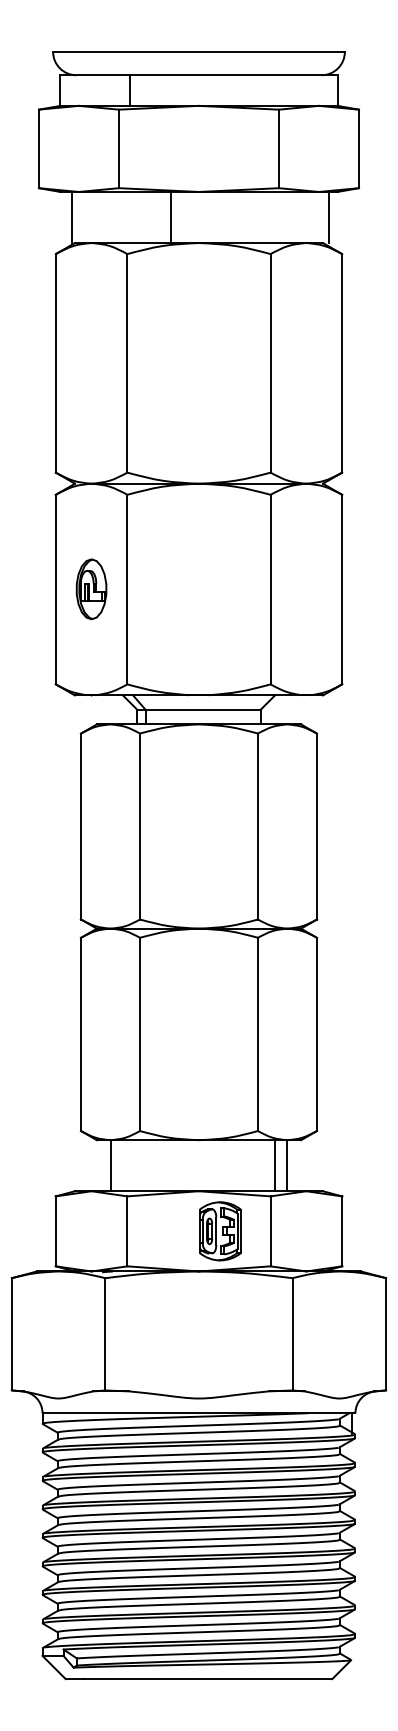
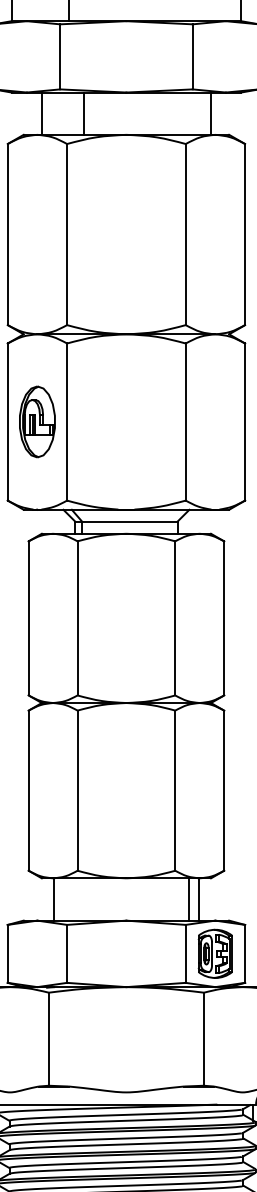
line: (71, 217) -> (41, 113), moved
line: (170, 217) -> (83, 113), moved
line: (329, 217) -> (211, 113), moved
part: (91, 588) -> (37, 421), size x1.43
part: (220, 1231) -> (215, 953), moved

